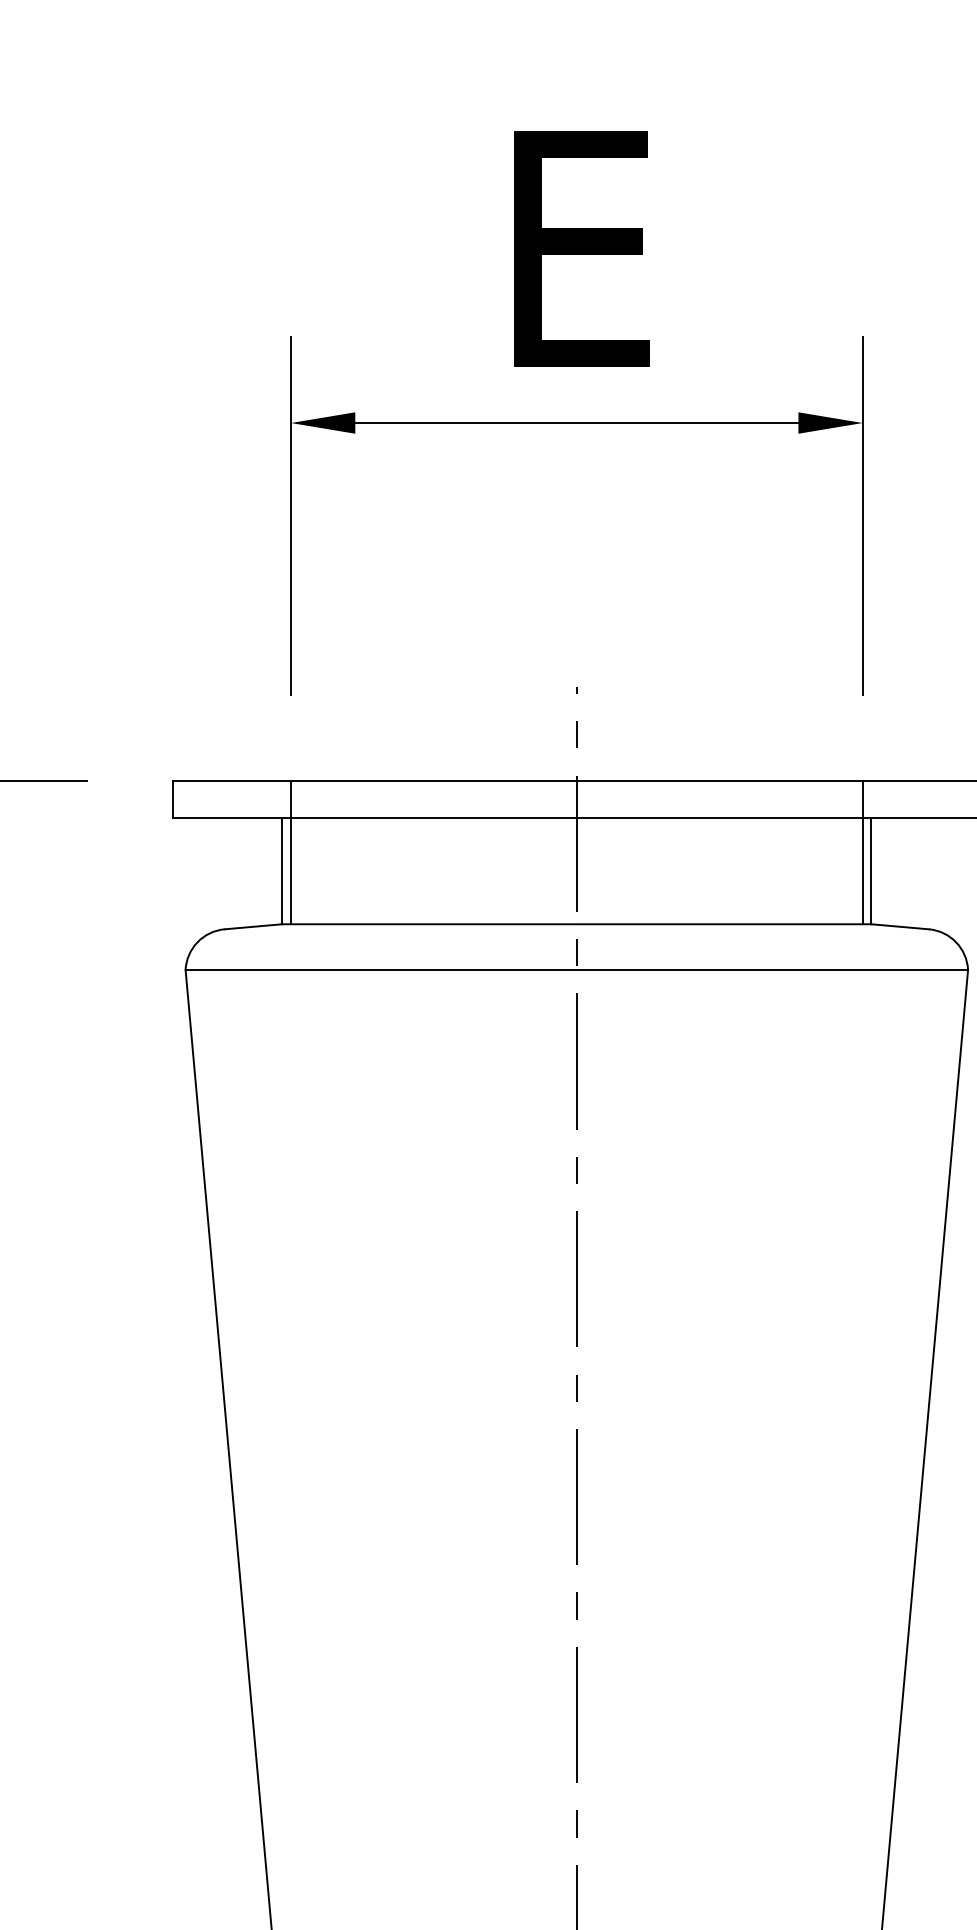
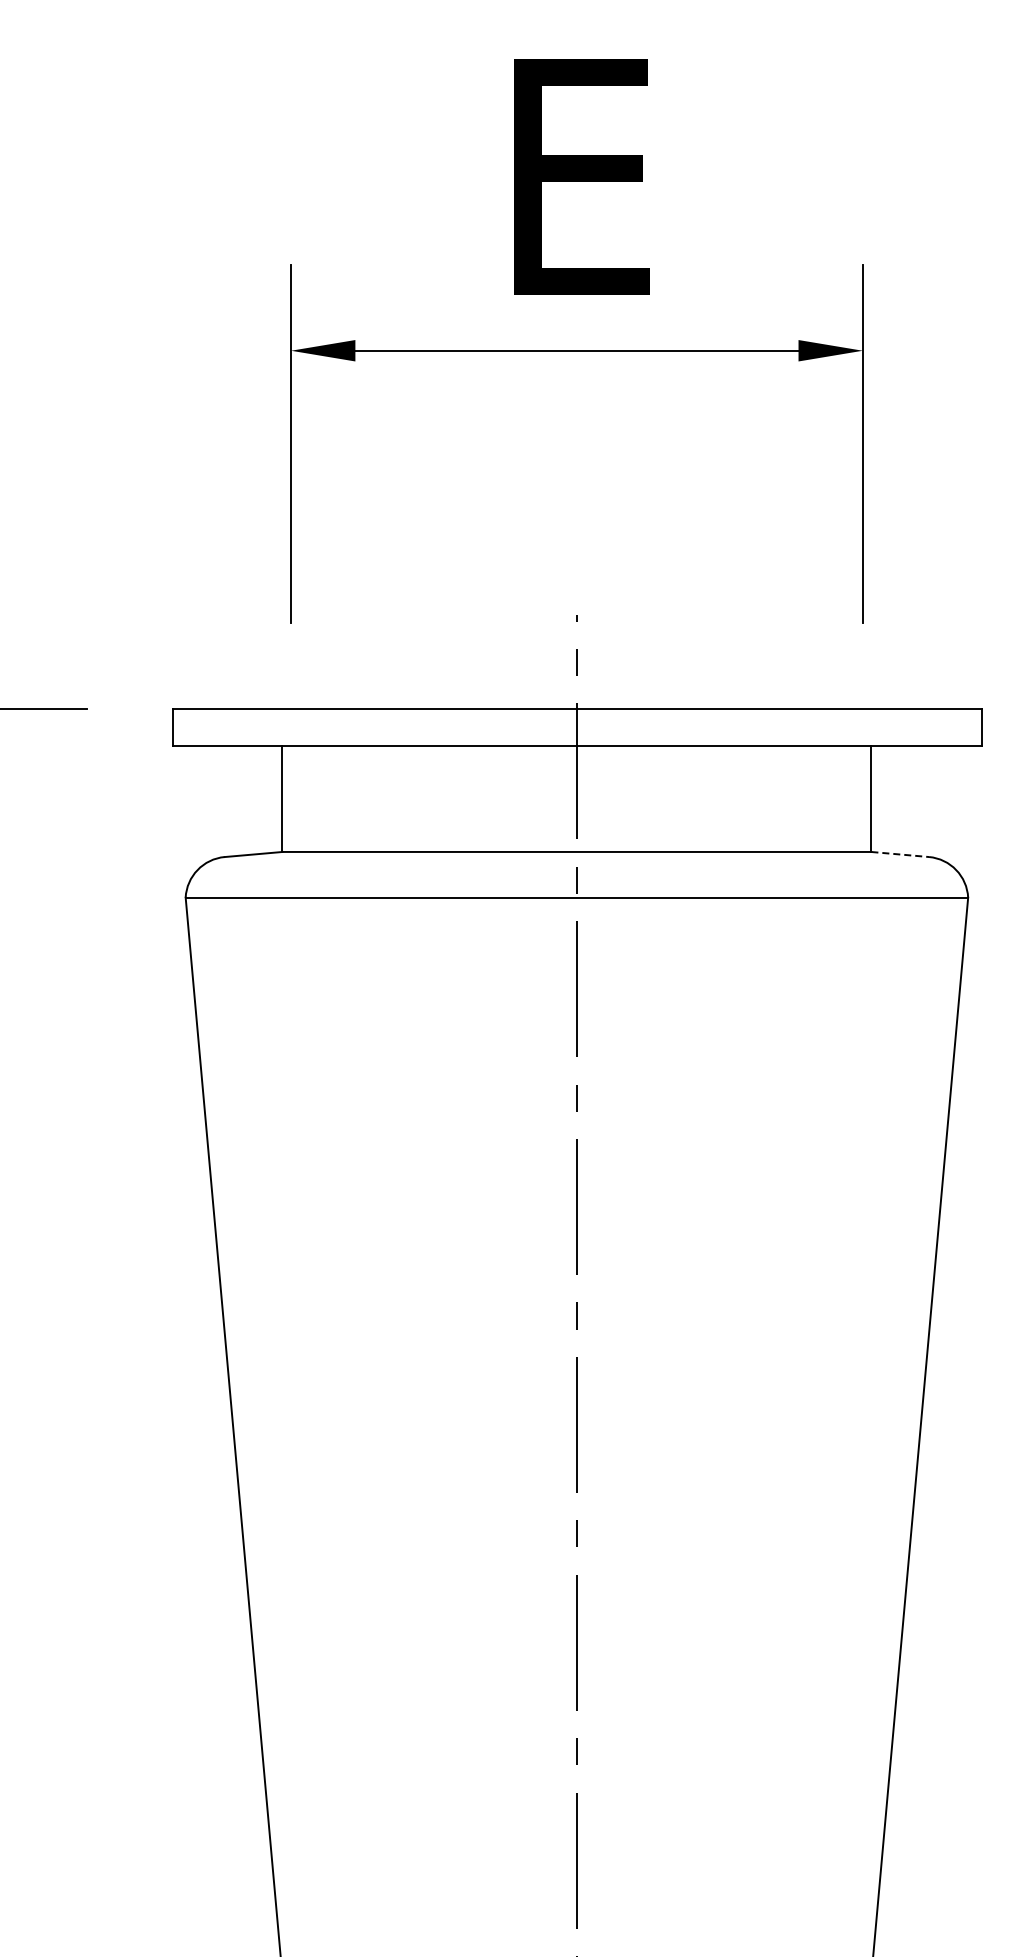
line: (291, 852) -> (291, 780), removed
line: (862, 852) -> (862, 780), removed
line: (900, 926) -> (900, 854), solid -> dashed

